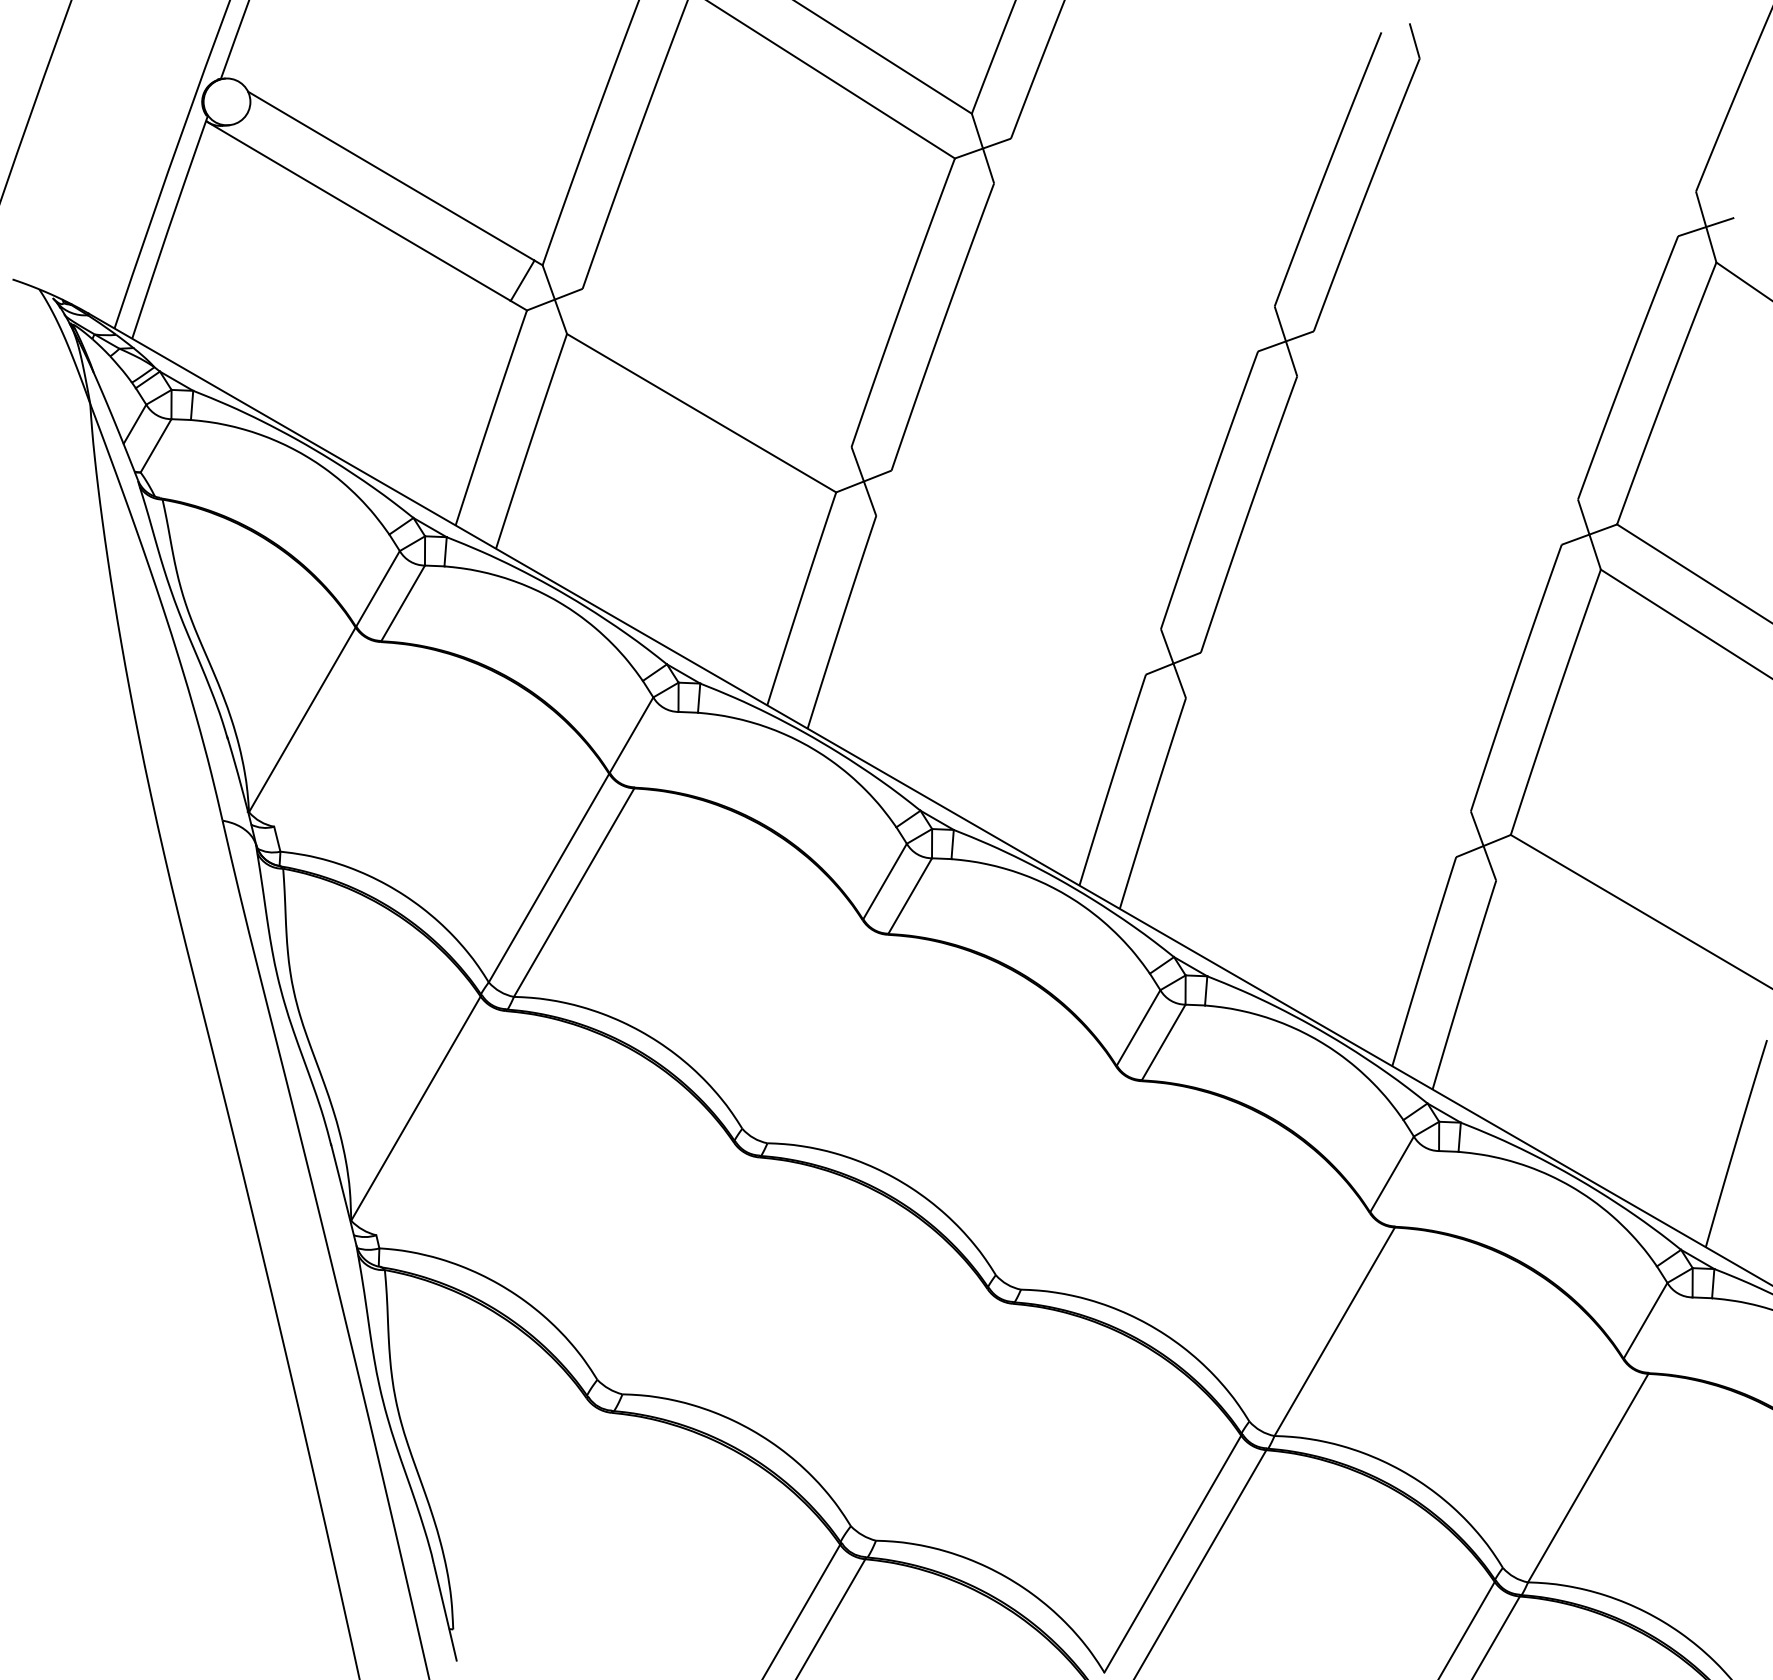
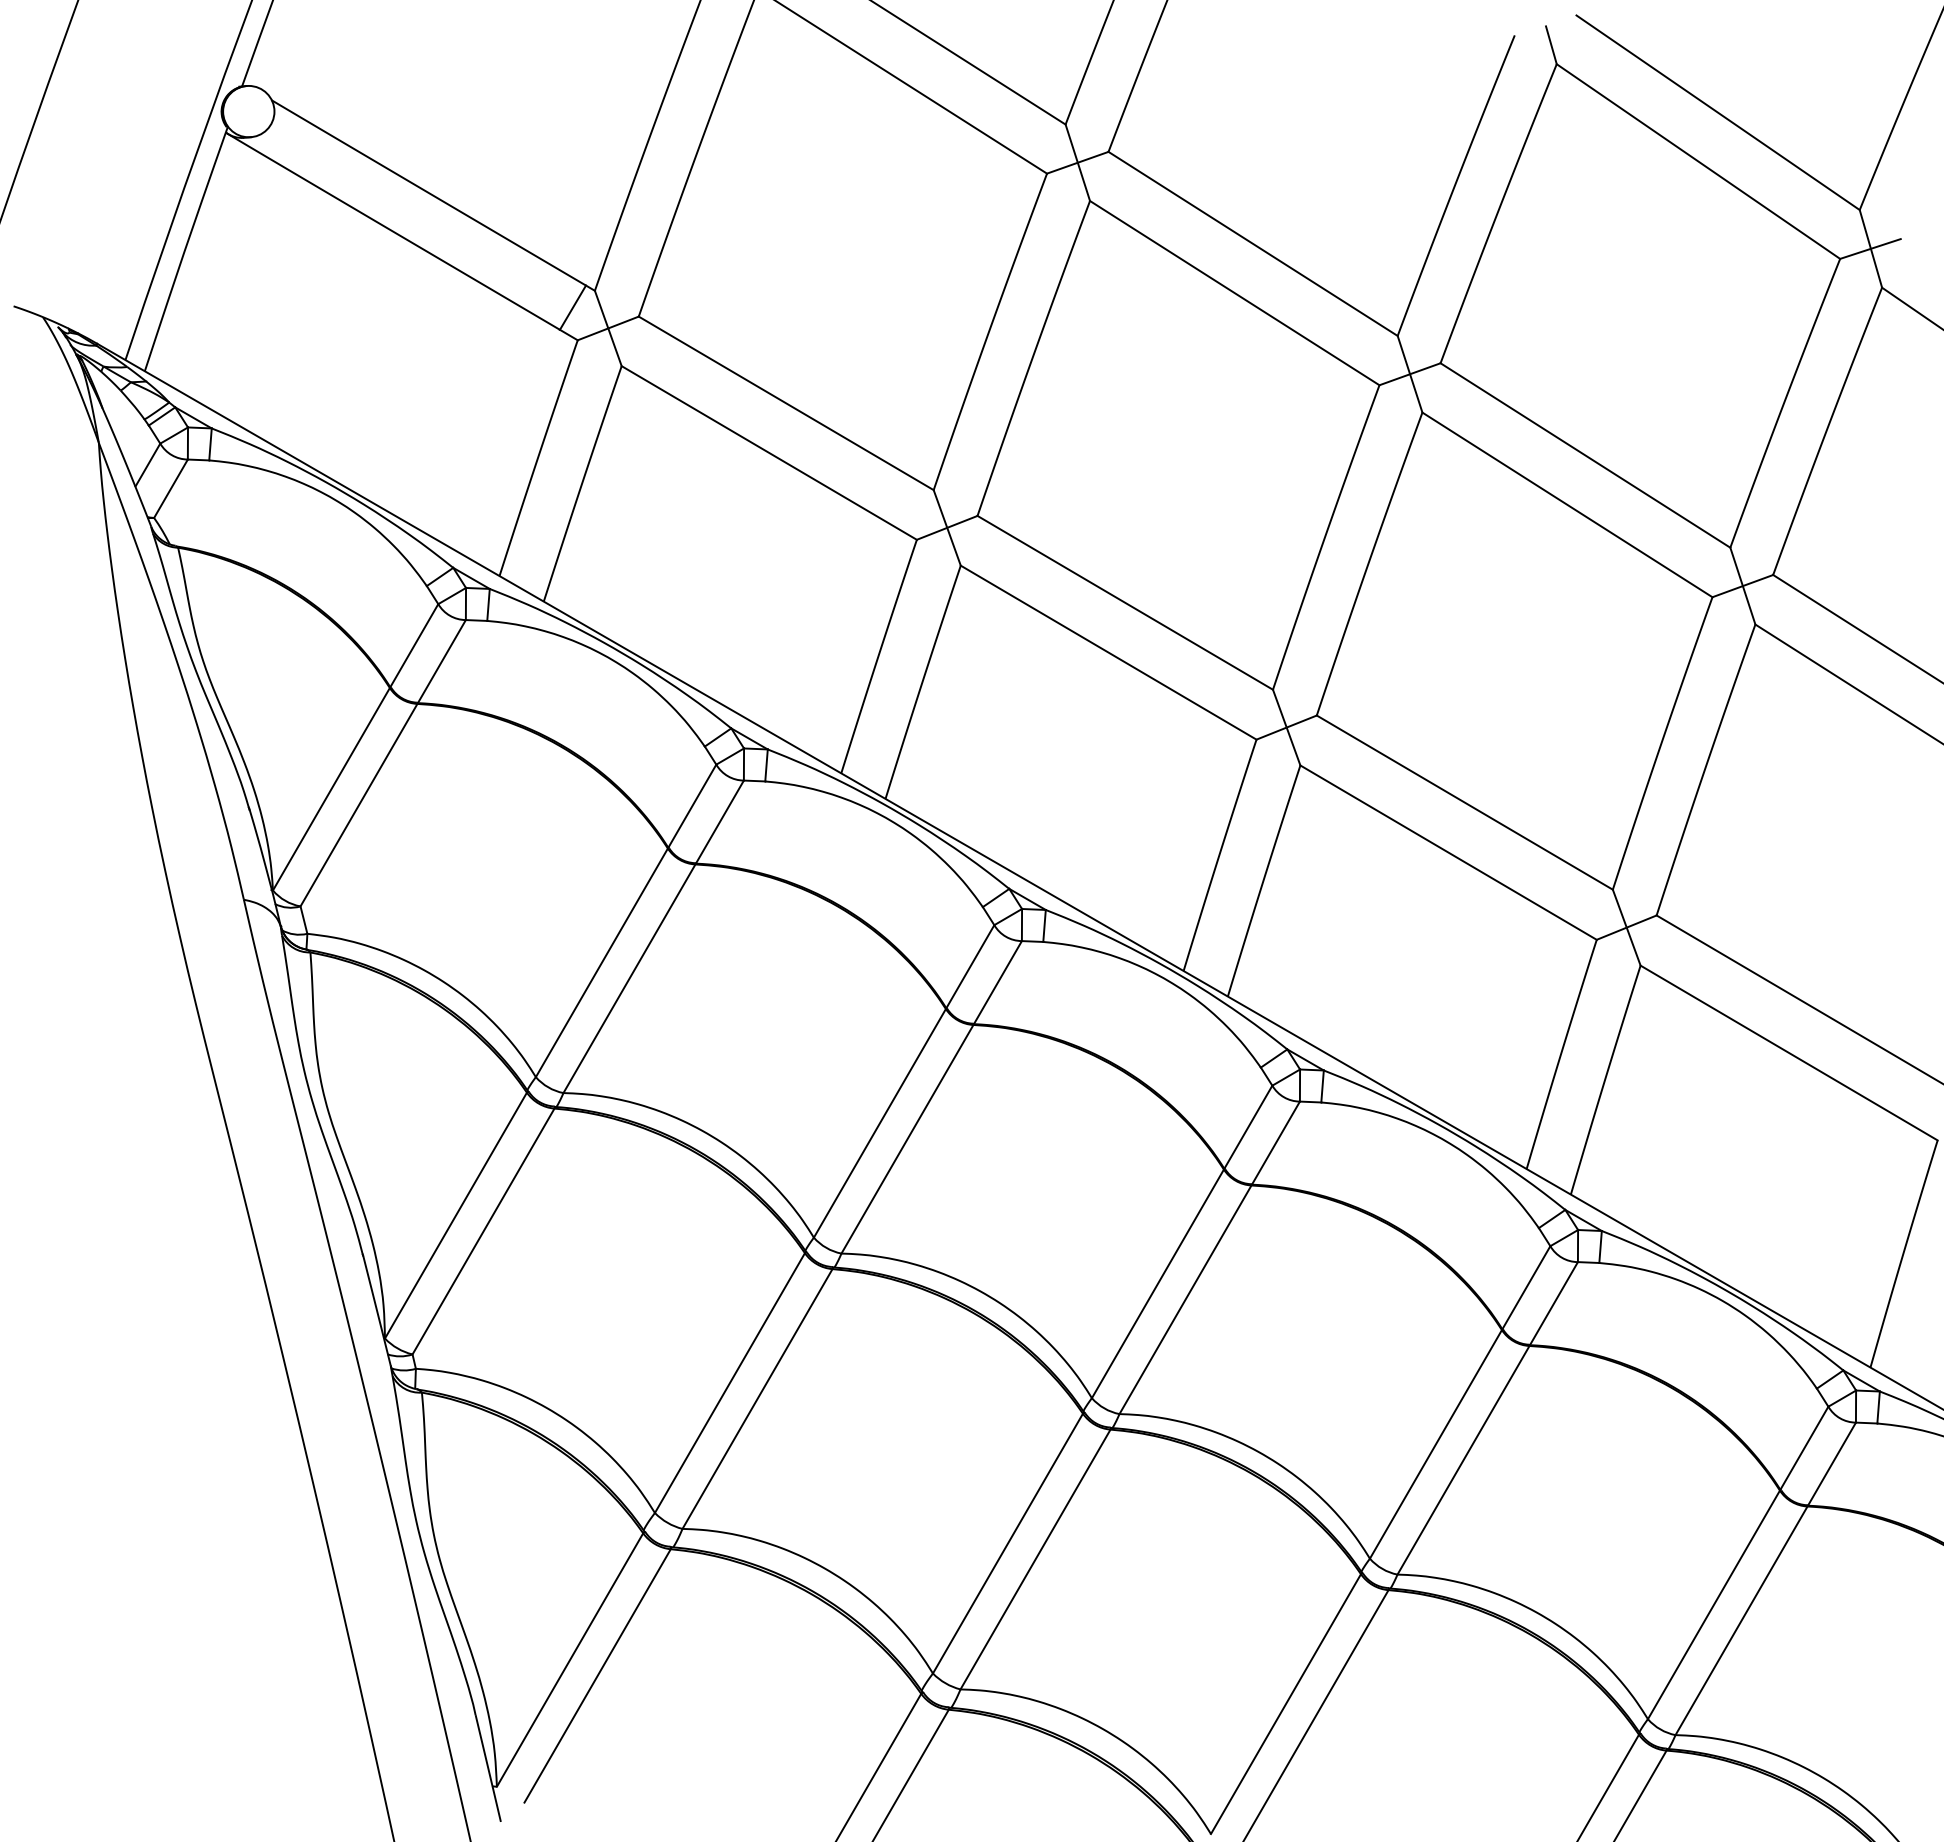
line: (1566, 102) -> (1717, 112), added
line: (1548, 147) -> (1698, 161), added
line: (1142, 222) -> (1252, 243), added
line: (1125, 266) -> (1234, 292), added
line: (716, 368) -> (785, 403), added
line: (1445, 415) -> (1585, 455), added
line: (1429, 460) -> (1567, 504), added
line: (1025, 549) -> (1124, 602), added
line: (1010, 595) -> (1108, 652), added
line: (1335, 731) -> (1464, 802), added
line: (327, 733) -> (358, 804), added
line: (656, 749) -> (719, 821), added
line: (1321, 777) -> (1448, 852), added
line: (1631, 959) -> (1788, 1052), added
line: (802, 1024) -> (879, 1123), added
line: (827, 1038) -> (907, 1138), added
line: (441, 1123) -> (483, 1231), added
line: (1055, 1170) -> (1157, 1283), added
line: (1081, 1185) -> (1185, 1299), added
line: (1416, 1188) -> (1553, 1303), added
line: (665, 1260) -> (729, 1382), added
line: (690, 1275) -> (757, 1398), added
line: (1309, 1317) -> (1435, 1444), added
line: (1670, 1334) -> (1831, 1463), added
line: (918, 1407) -> (1007, 1543), added
line: (944, 1422) -> (1035, 1559), added
line: (1562, 1463) -> (1713, 1604), added
line: (519, 1513) -> (569, 1659), added
line: (544, 1528) -> (597, 1675), added

